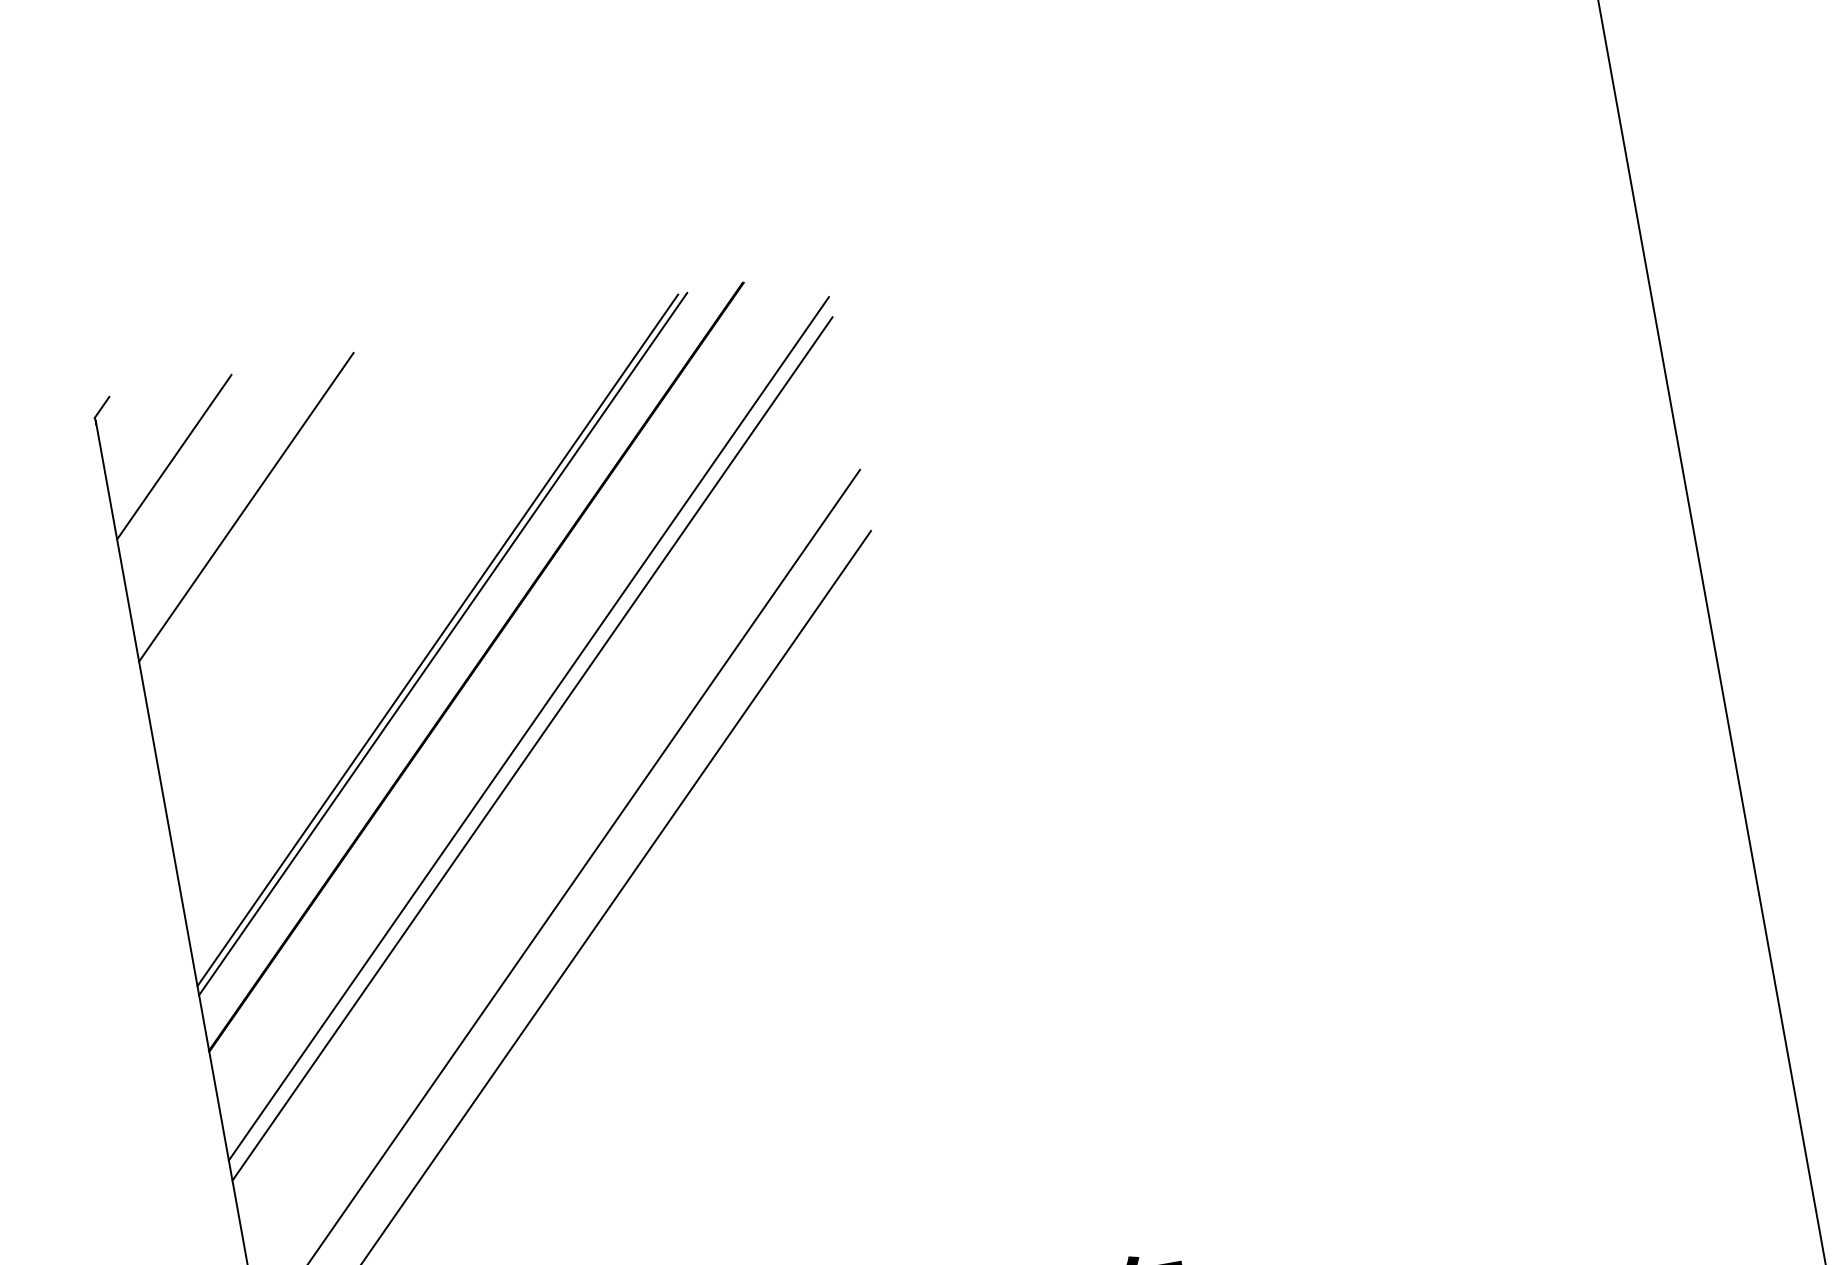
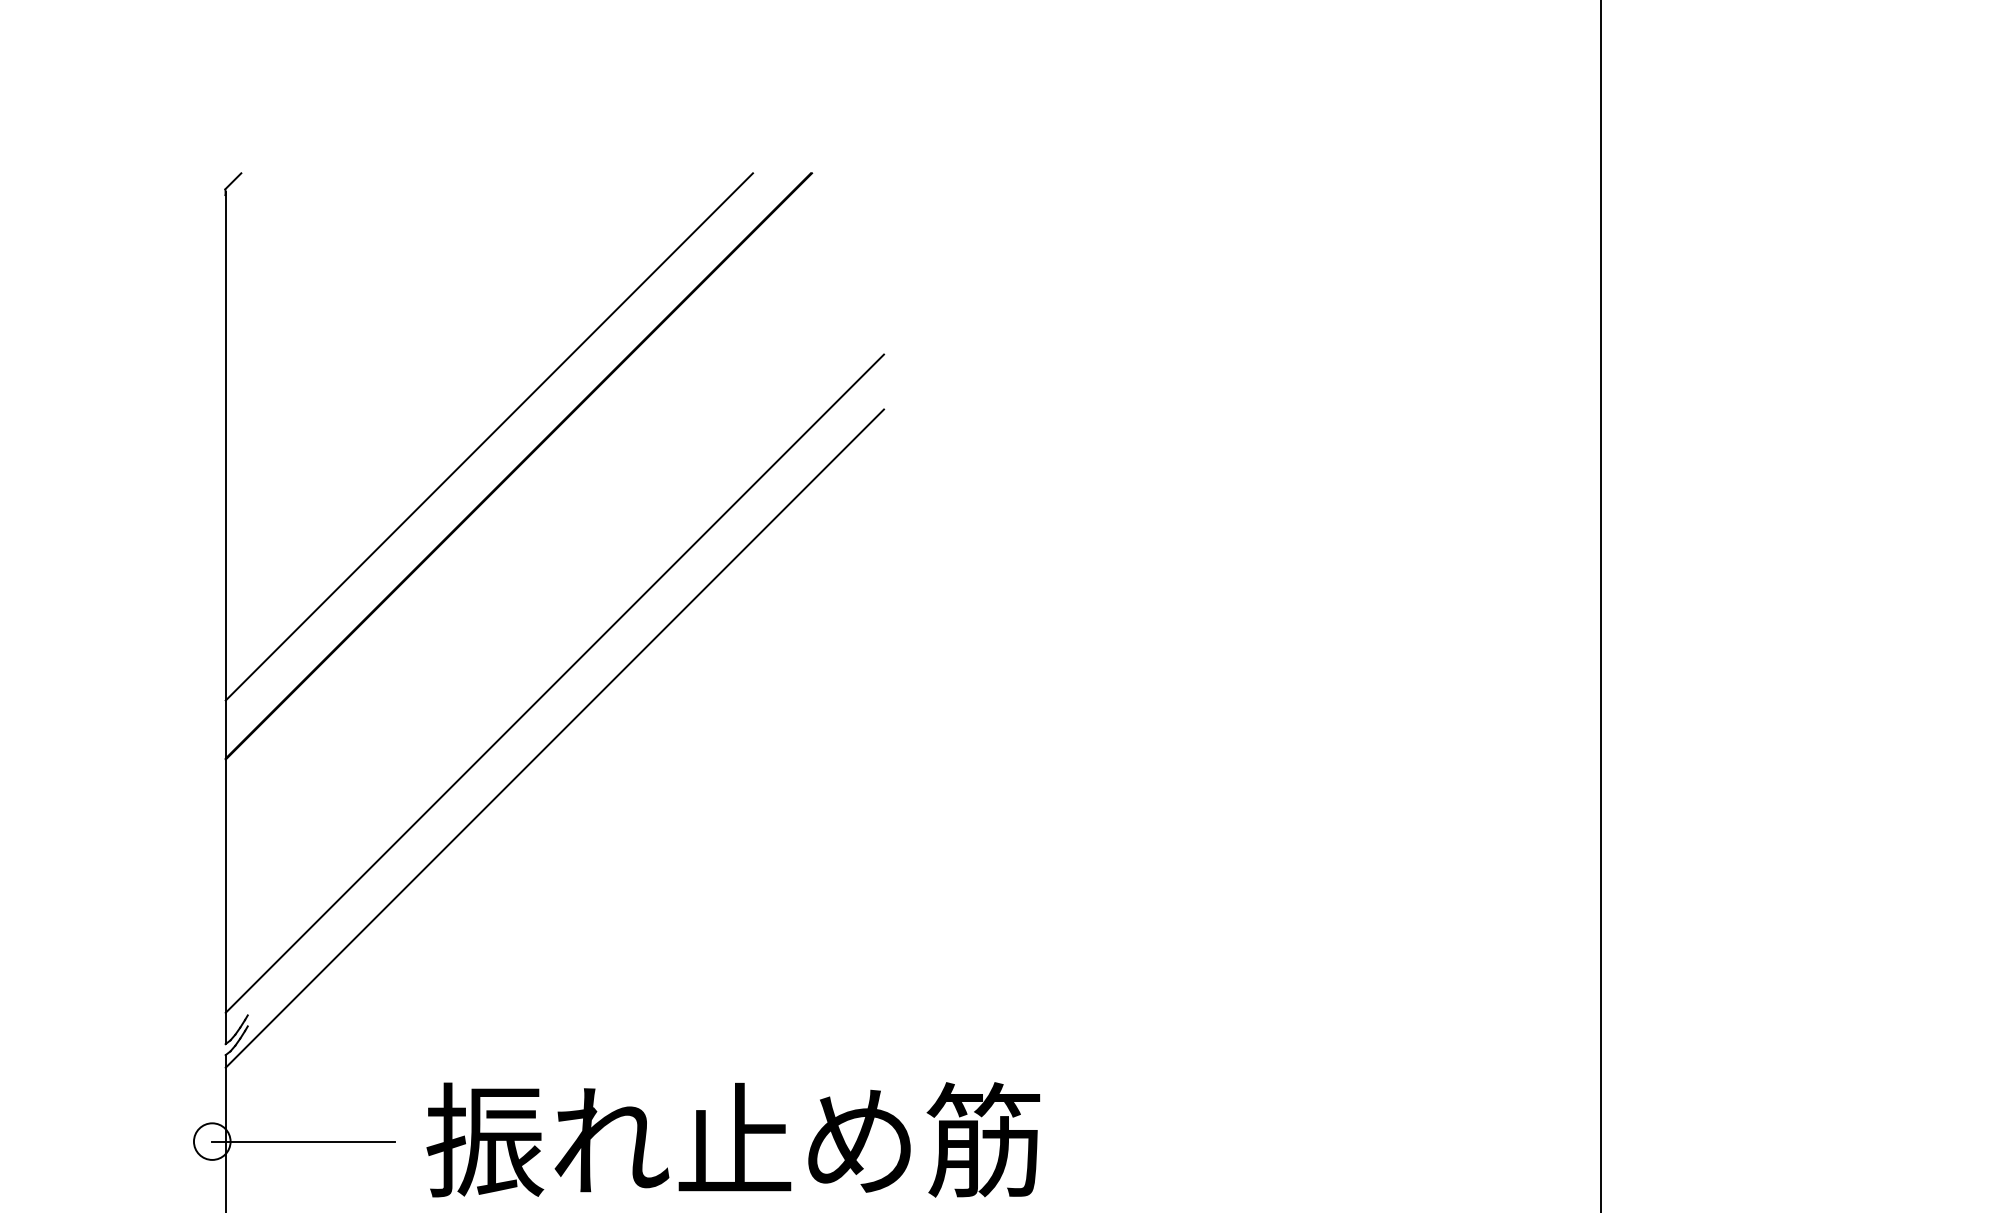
line: (174, 456) -> (288, 235), removed
line: (246, 506) -> (343, 290), removed
line: (443, 643) -> (493, 440), removed
line: (528, 729) -> (554, 528), removed
line: (532, 749) -> (554, 546), removed

